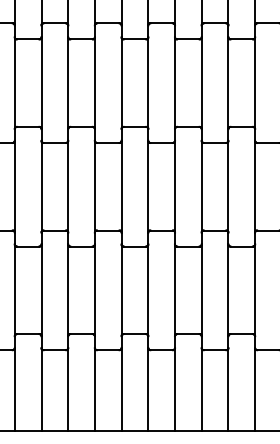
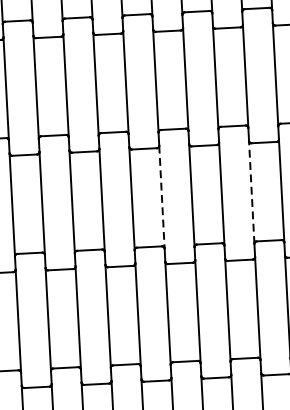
line: (175, 186) -> (162, 196), solid -> dashed
line: (255, 186) -> (252, 192), solid -> dashed

